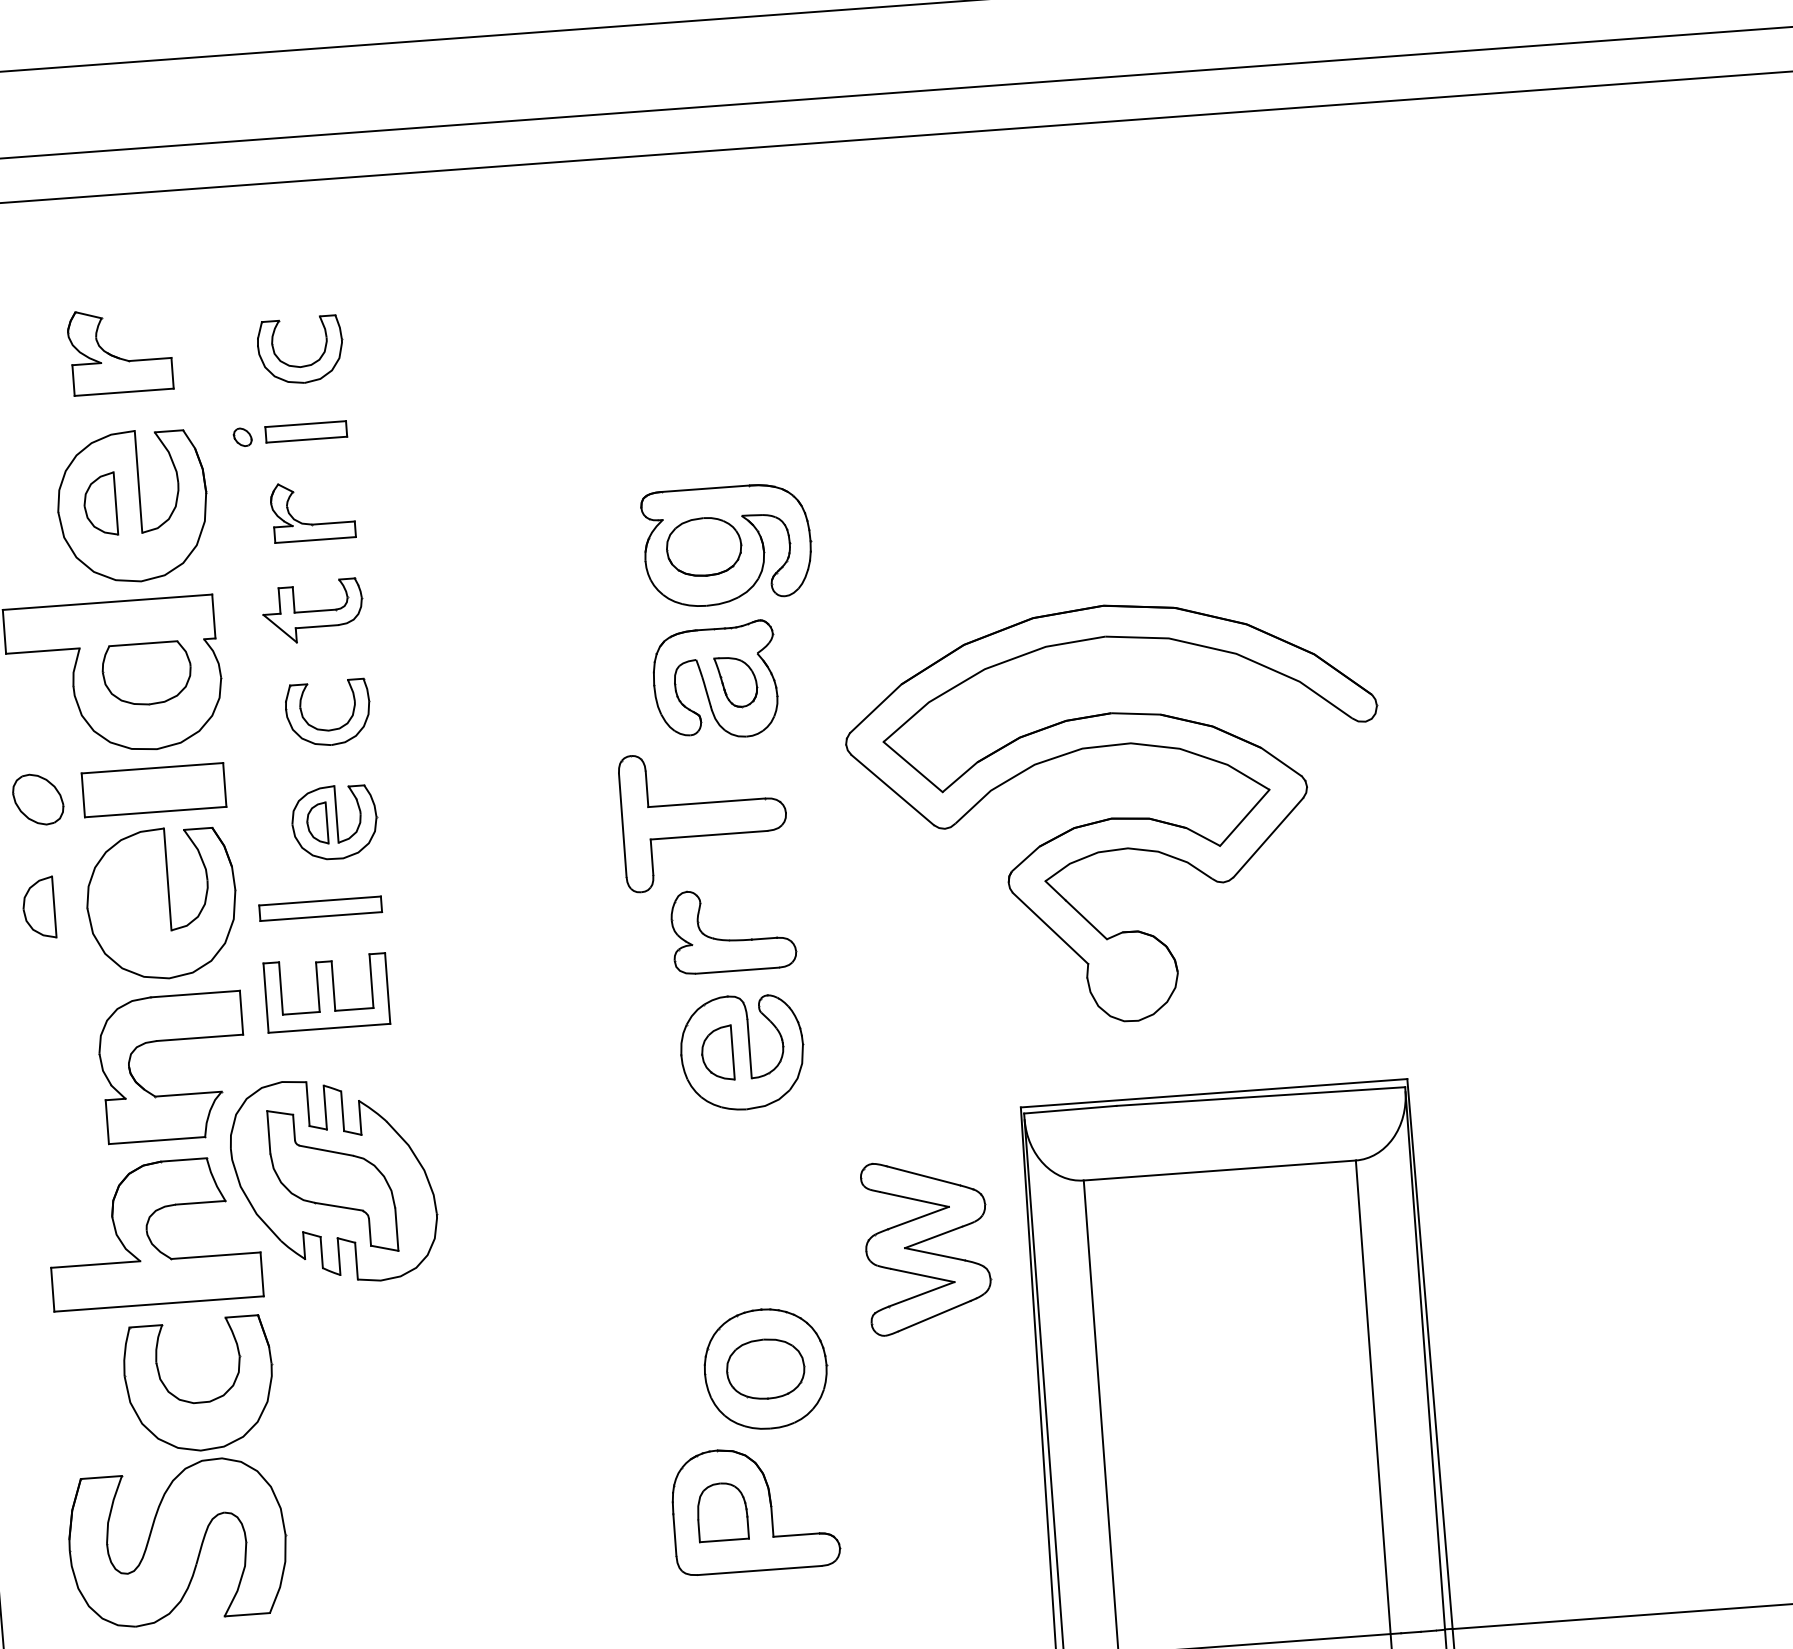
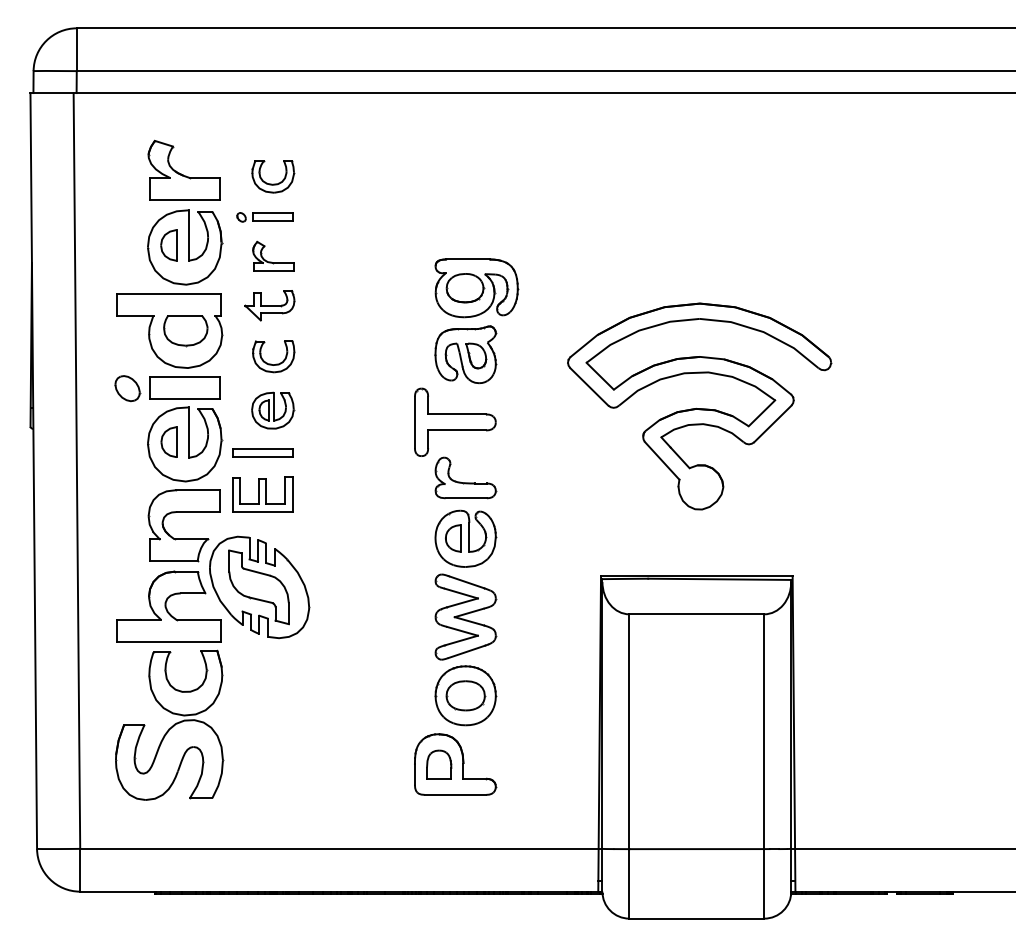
part: (118, 349) -> (183, 169), size x1.43
part: (1117, 813) -> (699, 406), moved
part: (37, 906) -> (168, 441), moved
part: (926, 1245) -> (465, 616), moved

